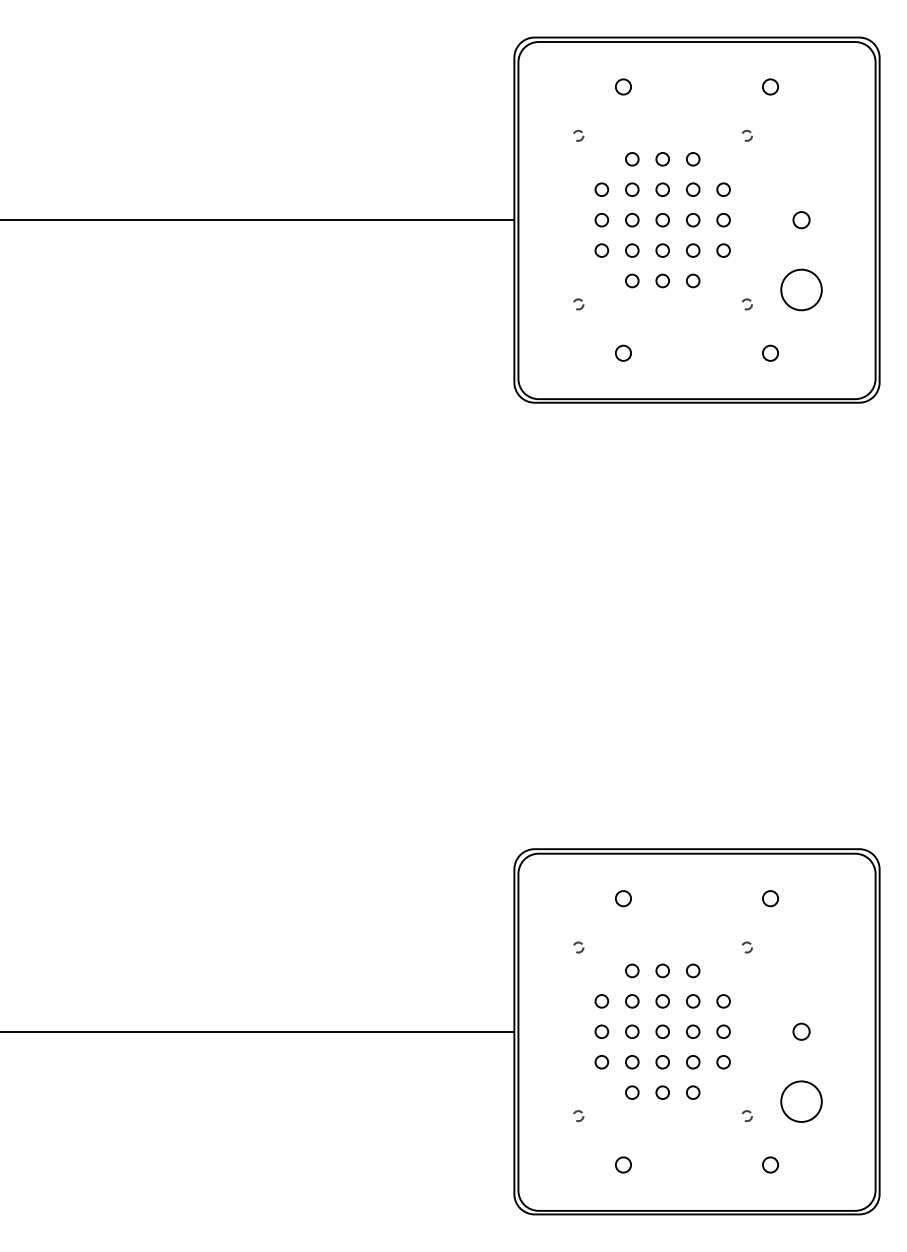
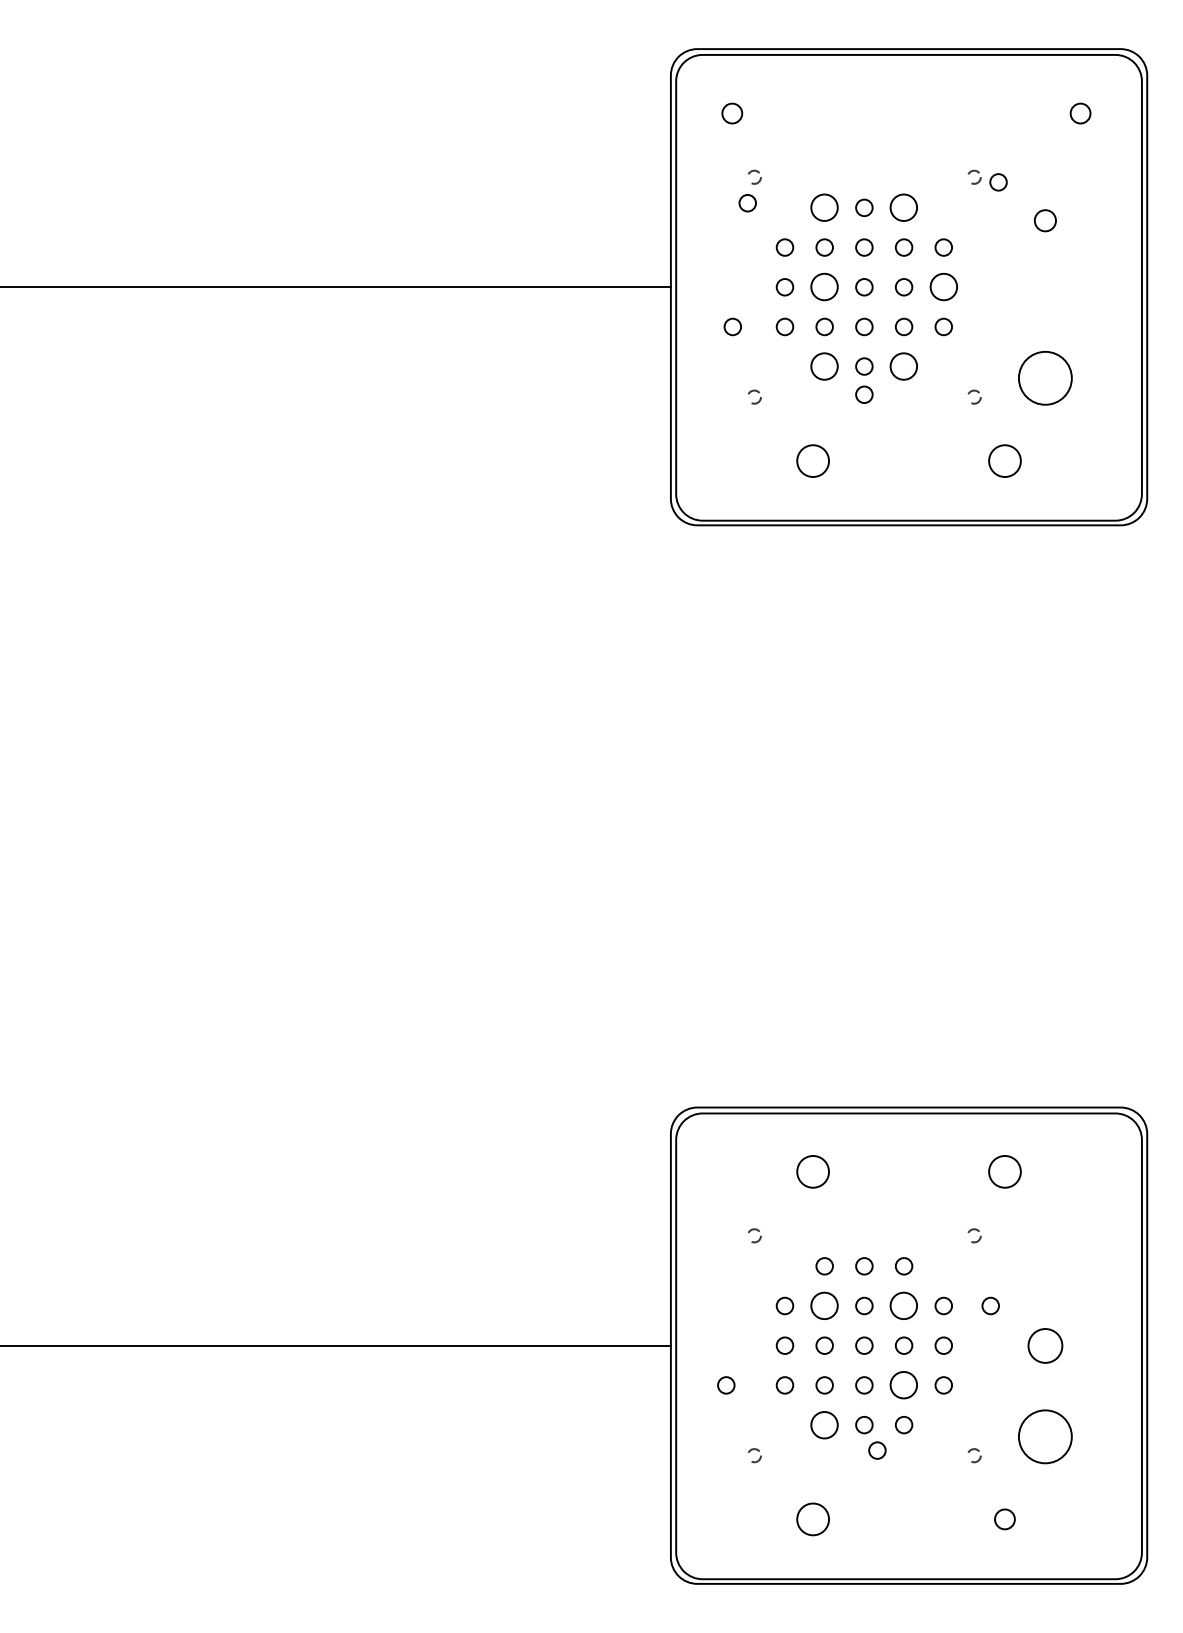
circle: (623, 86) -> (732, 112), moved
circle: (770, 86) -> (1080, 112), moved
circle: (765, 139) -> (998, 182), added
circle: (573, 155) -> (747, 202), added
circle: (632, 159) -> (824, 208), size x1.6
circle: (693, 159) -> (904, 208), size x1.6
circle: (632, 220) -> (824, 287), size x1.6
circle: (723, 220) -> (943, 287), size x1.6
circle: (801, 220) -> (1045, 221), moved
circle: (561, 250) -> (732, 326), added
circle: (632, 280) -> (824, 365), size x1.6
circle: (693, 280) -> (904, 365), size x1.6
circle: (662, 302) -> (864, 394), added
circle: (623, 352) -> (813, 459), size x1.6
circle: (770, 352) -> (1004, 459), size x1.6
circle: (623, 898) -> (813, 1171), size x1.6
circle: (770, 898) -> (1004, 1171), size x1.6
circle: (632, 1001) -> (824, 1306), size x1.6
circle: (693, 1001) -> (904, 1306), size x1.6
circle: (759, 1001) -> (990, 1306), added
circle: (801, 1031) -> (1045, 1345), size x1.6
circle: (556, 1062) -> (725, 1385), added
circle: (693, 1062) -> (904, 1385), size x1.6
circle: (632, 1092) -> (824, 1424), size x1.6
circle: (672, 1112) -> (877, 1450), added
circle: (623, 1164) -> (813, 1518), size x1.6

